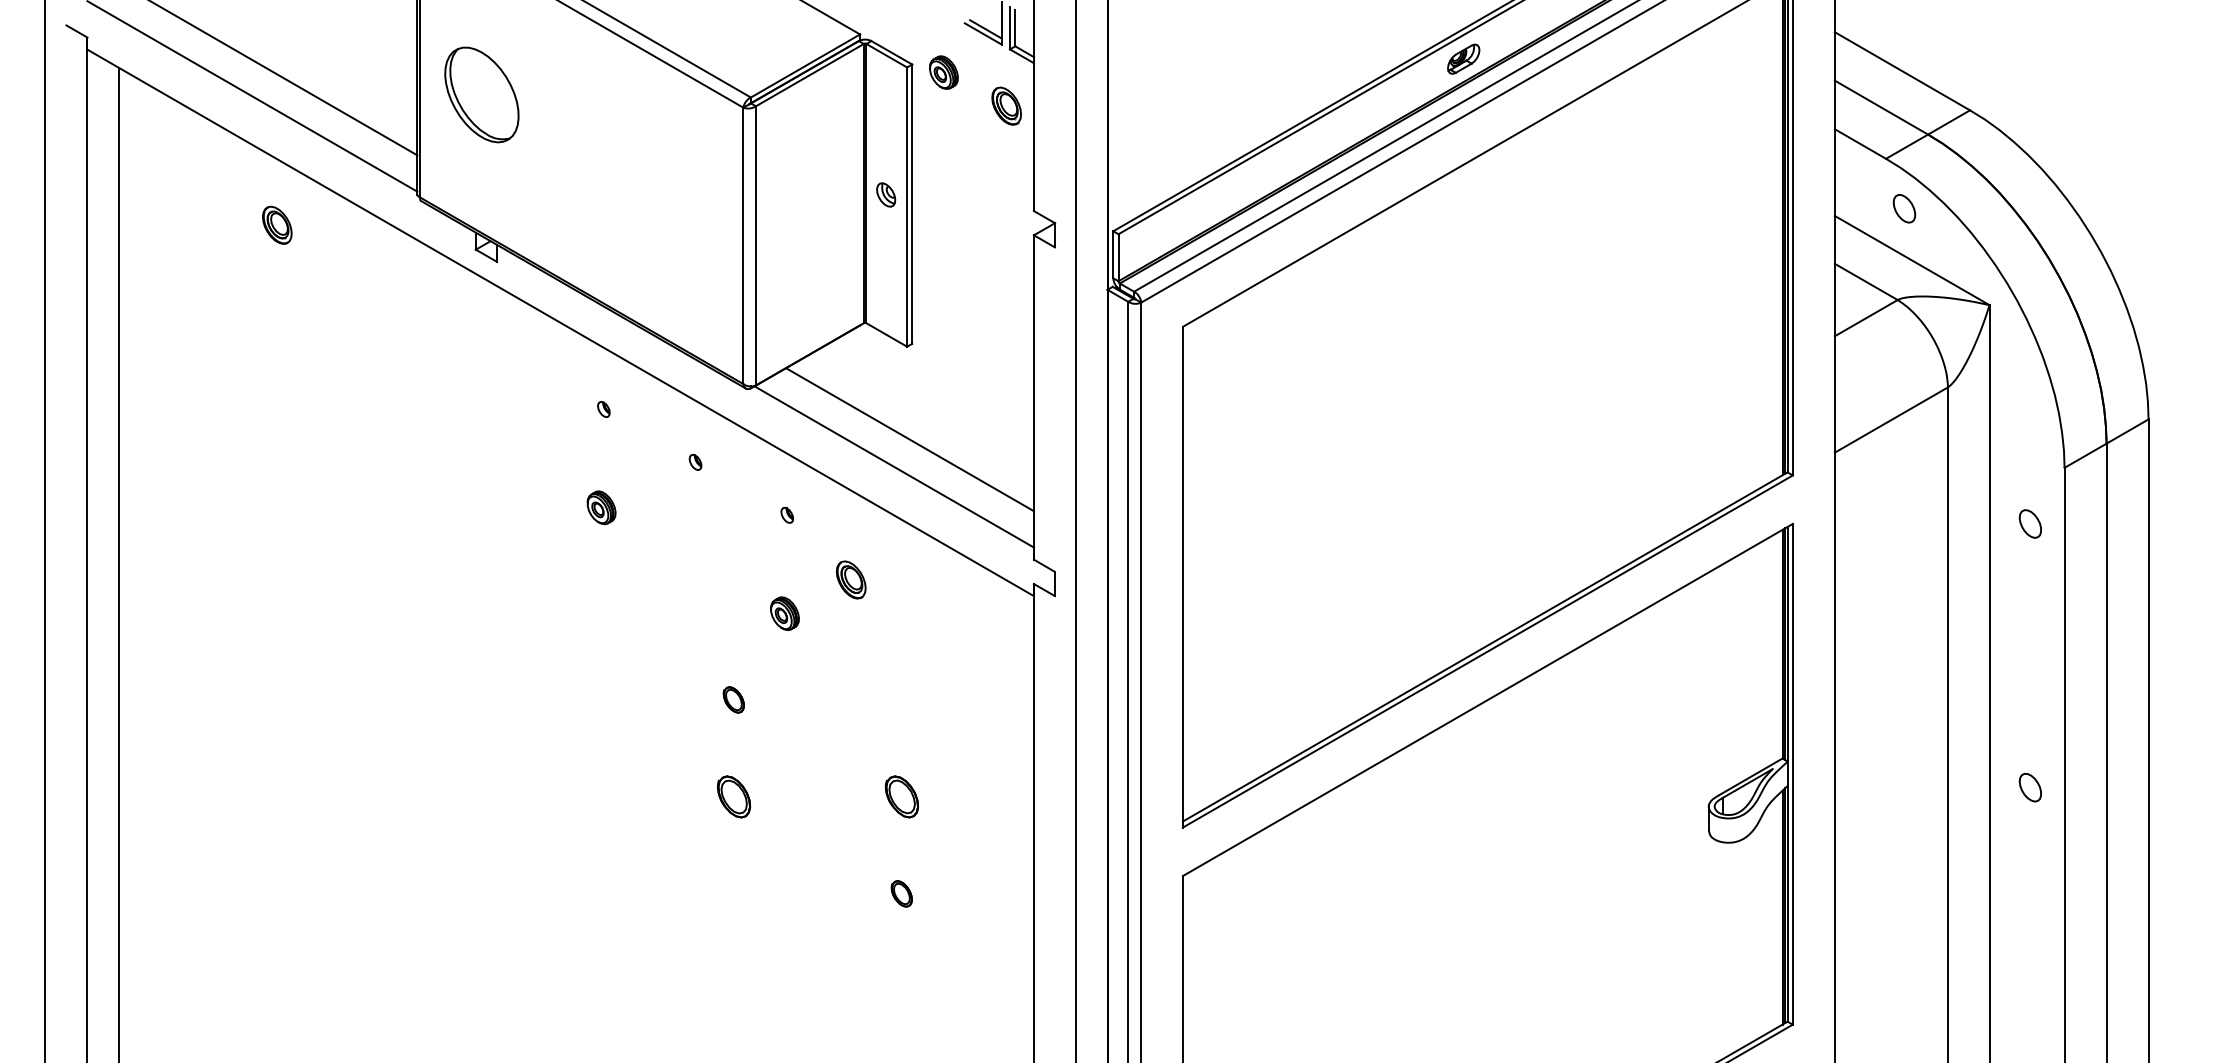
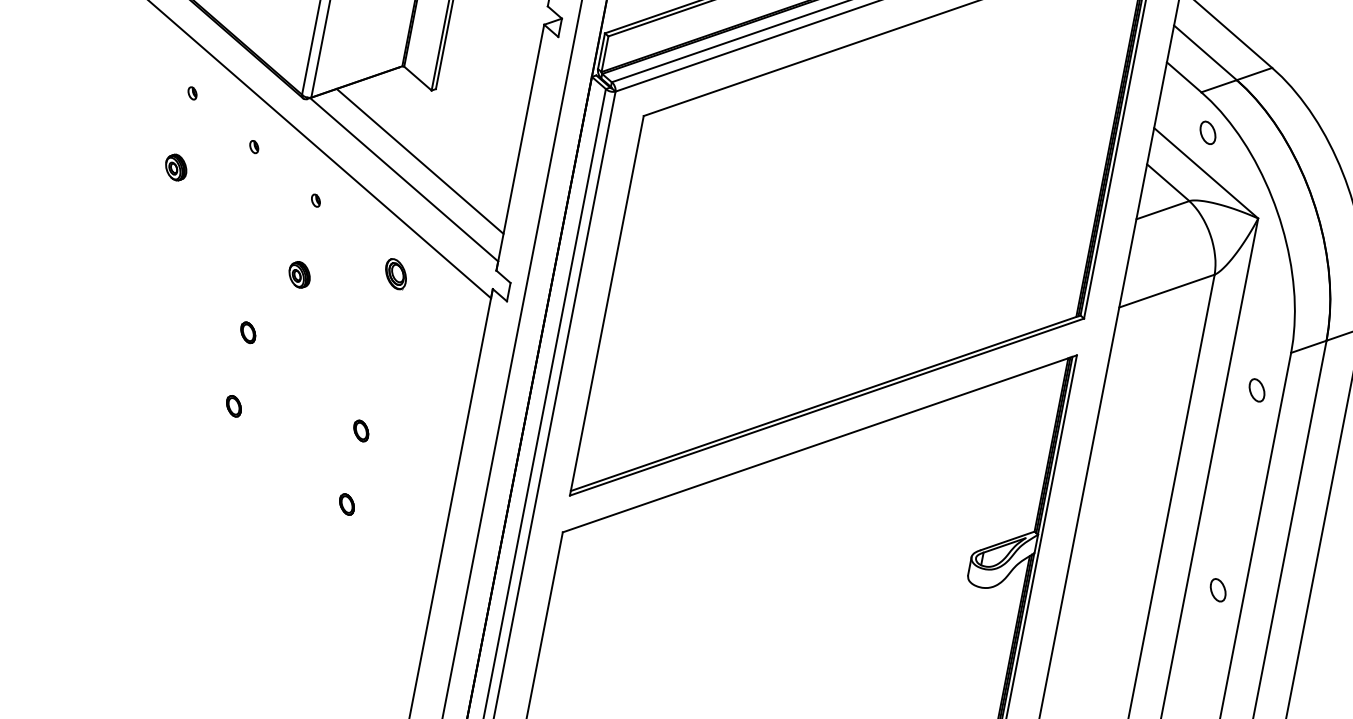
part: (850, 579) -> (395, 273), moved
part: (733, 796) -> (233, 405), size x0.62
part: (901, 796) -> (361, 430), size x0.62

